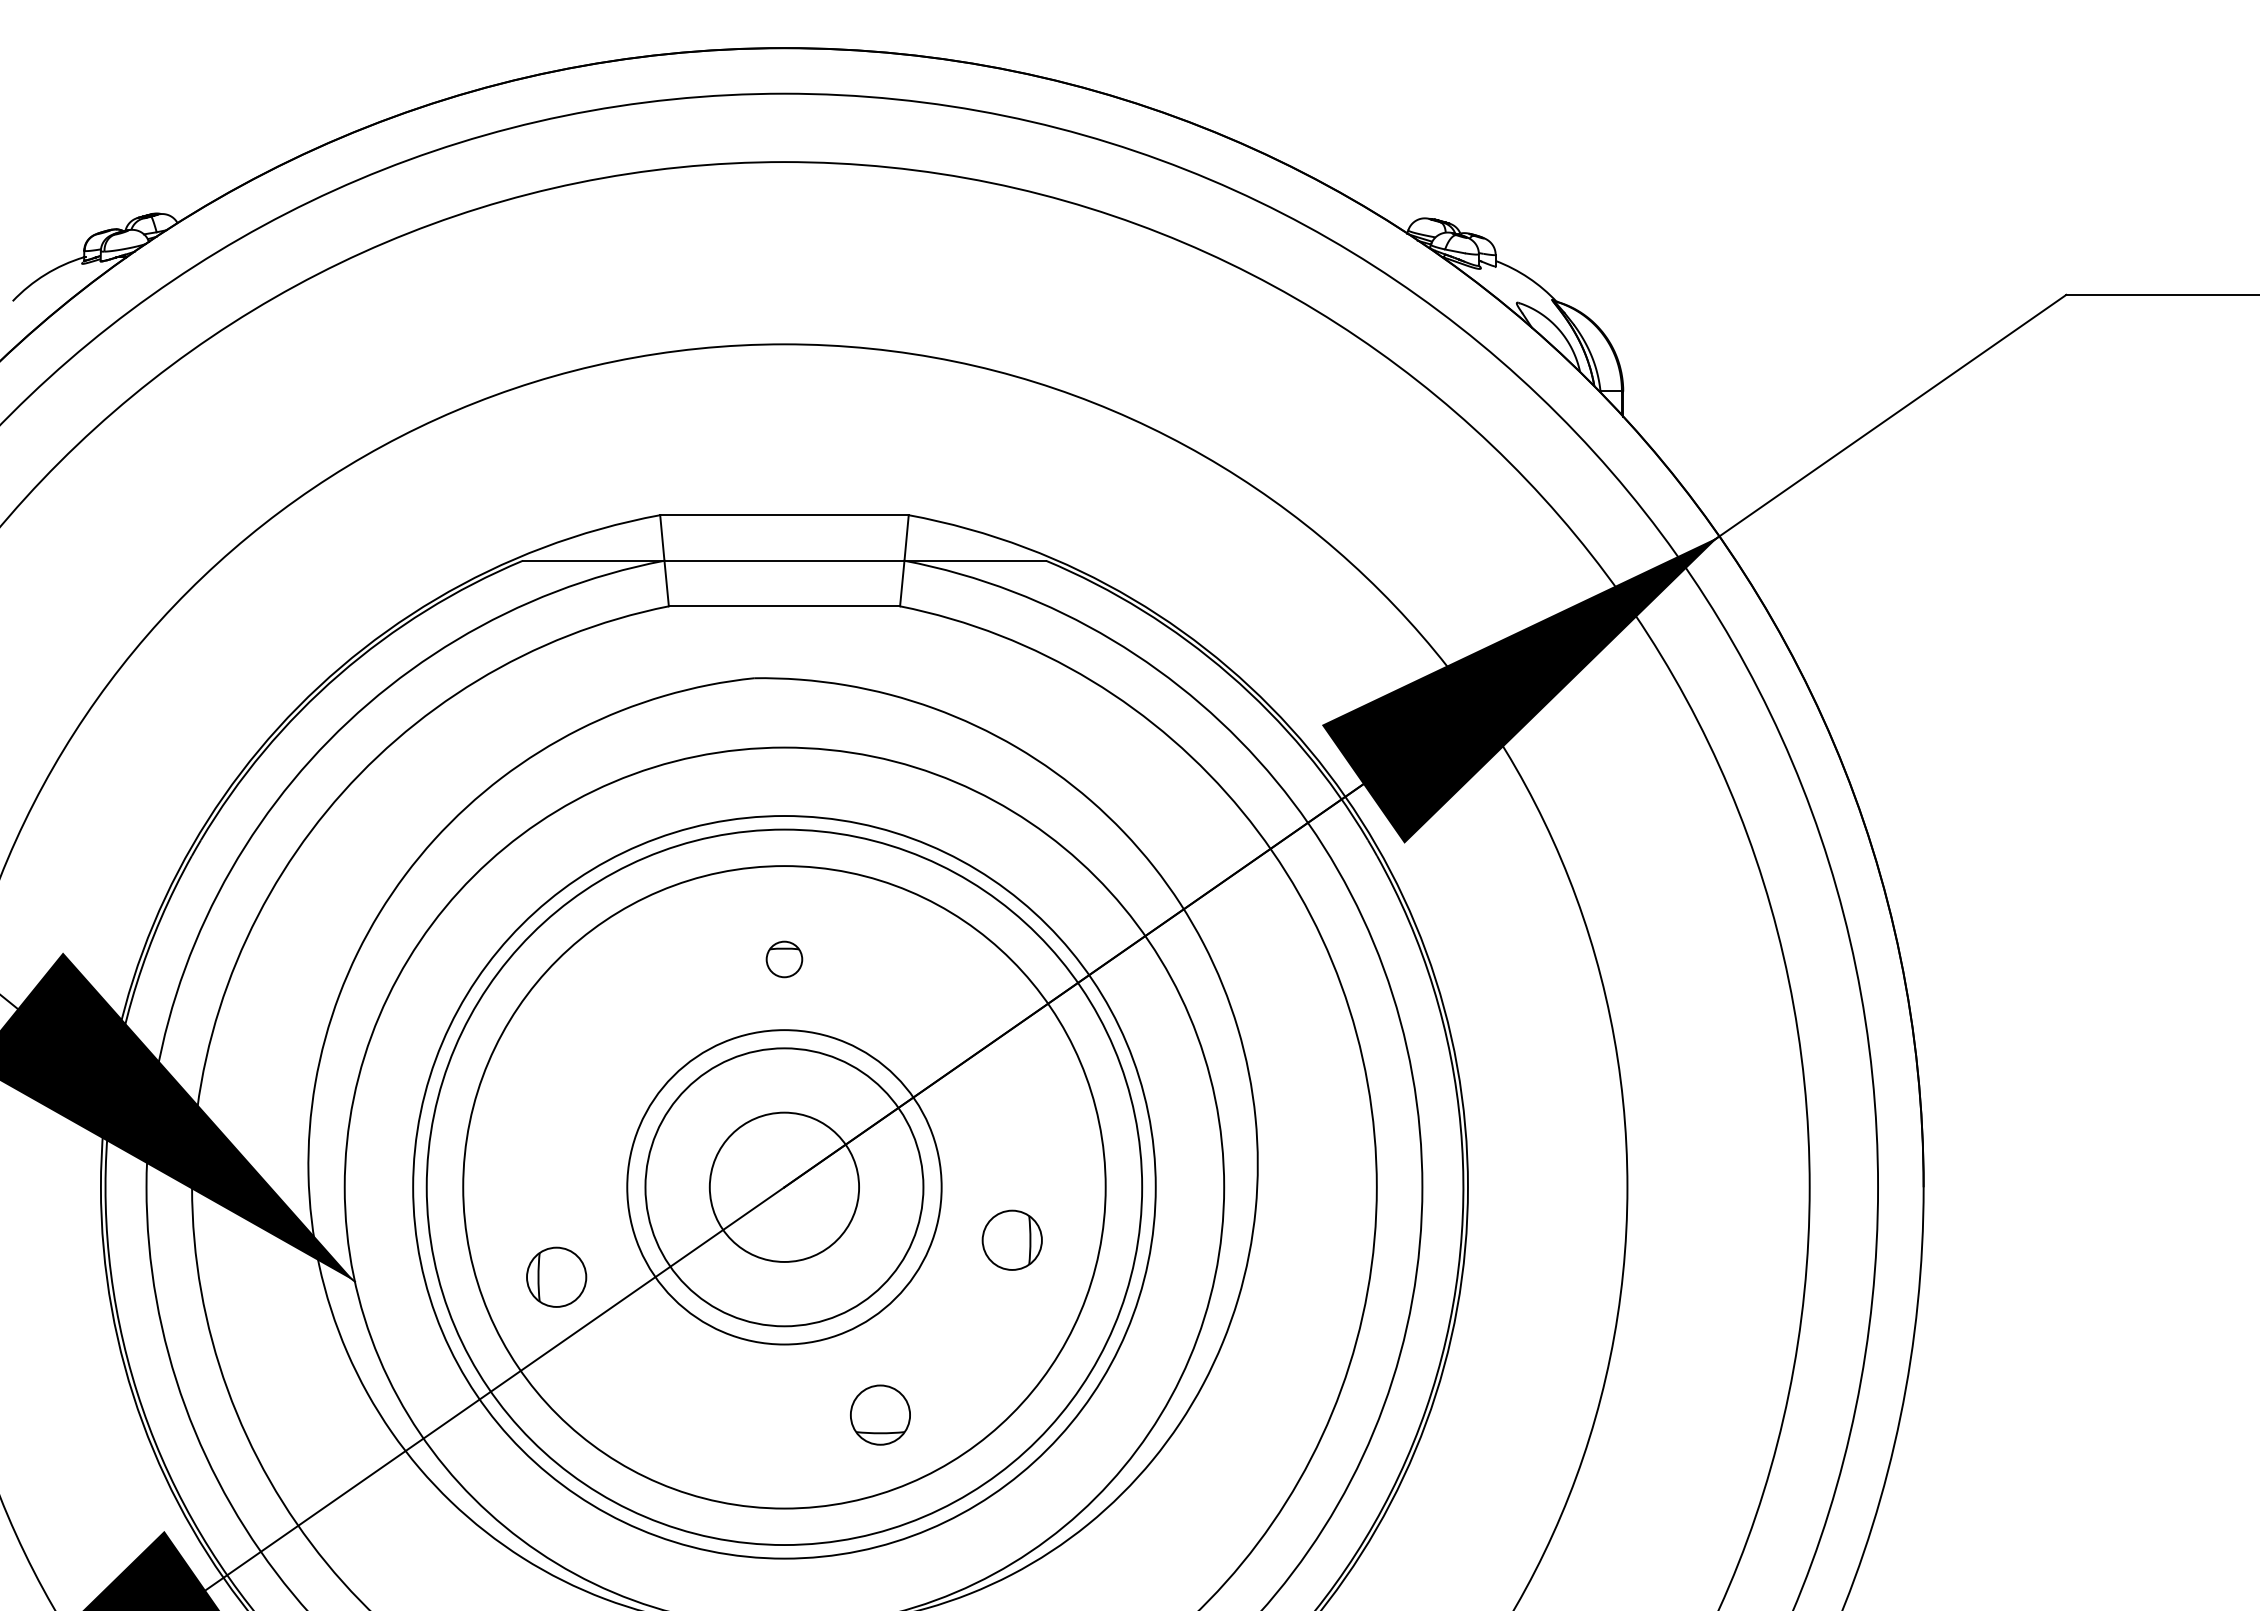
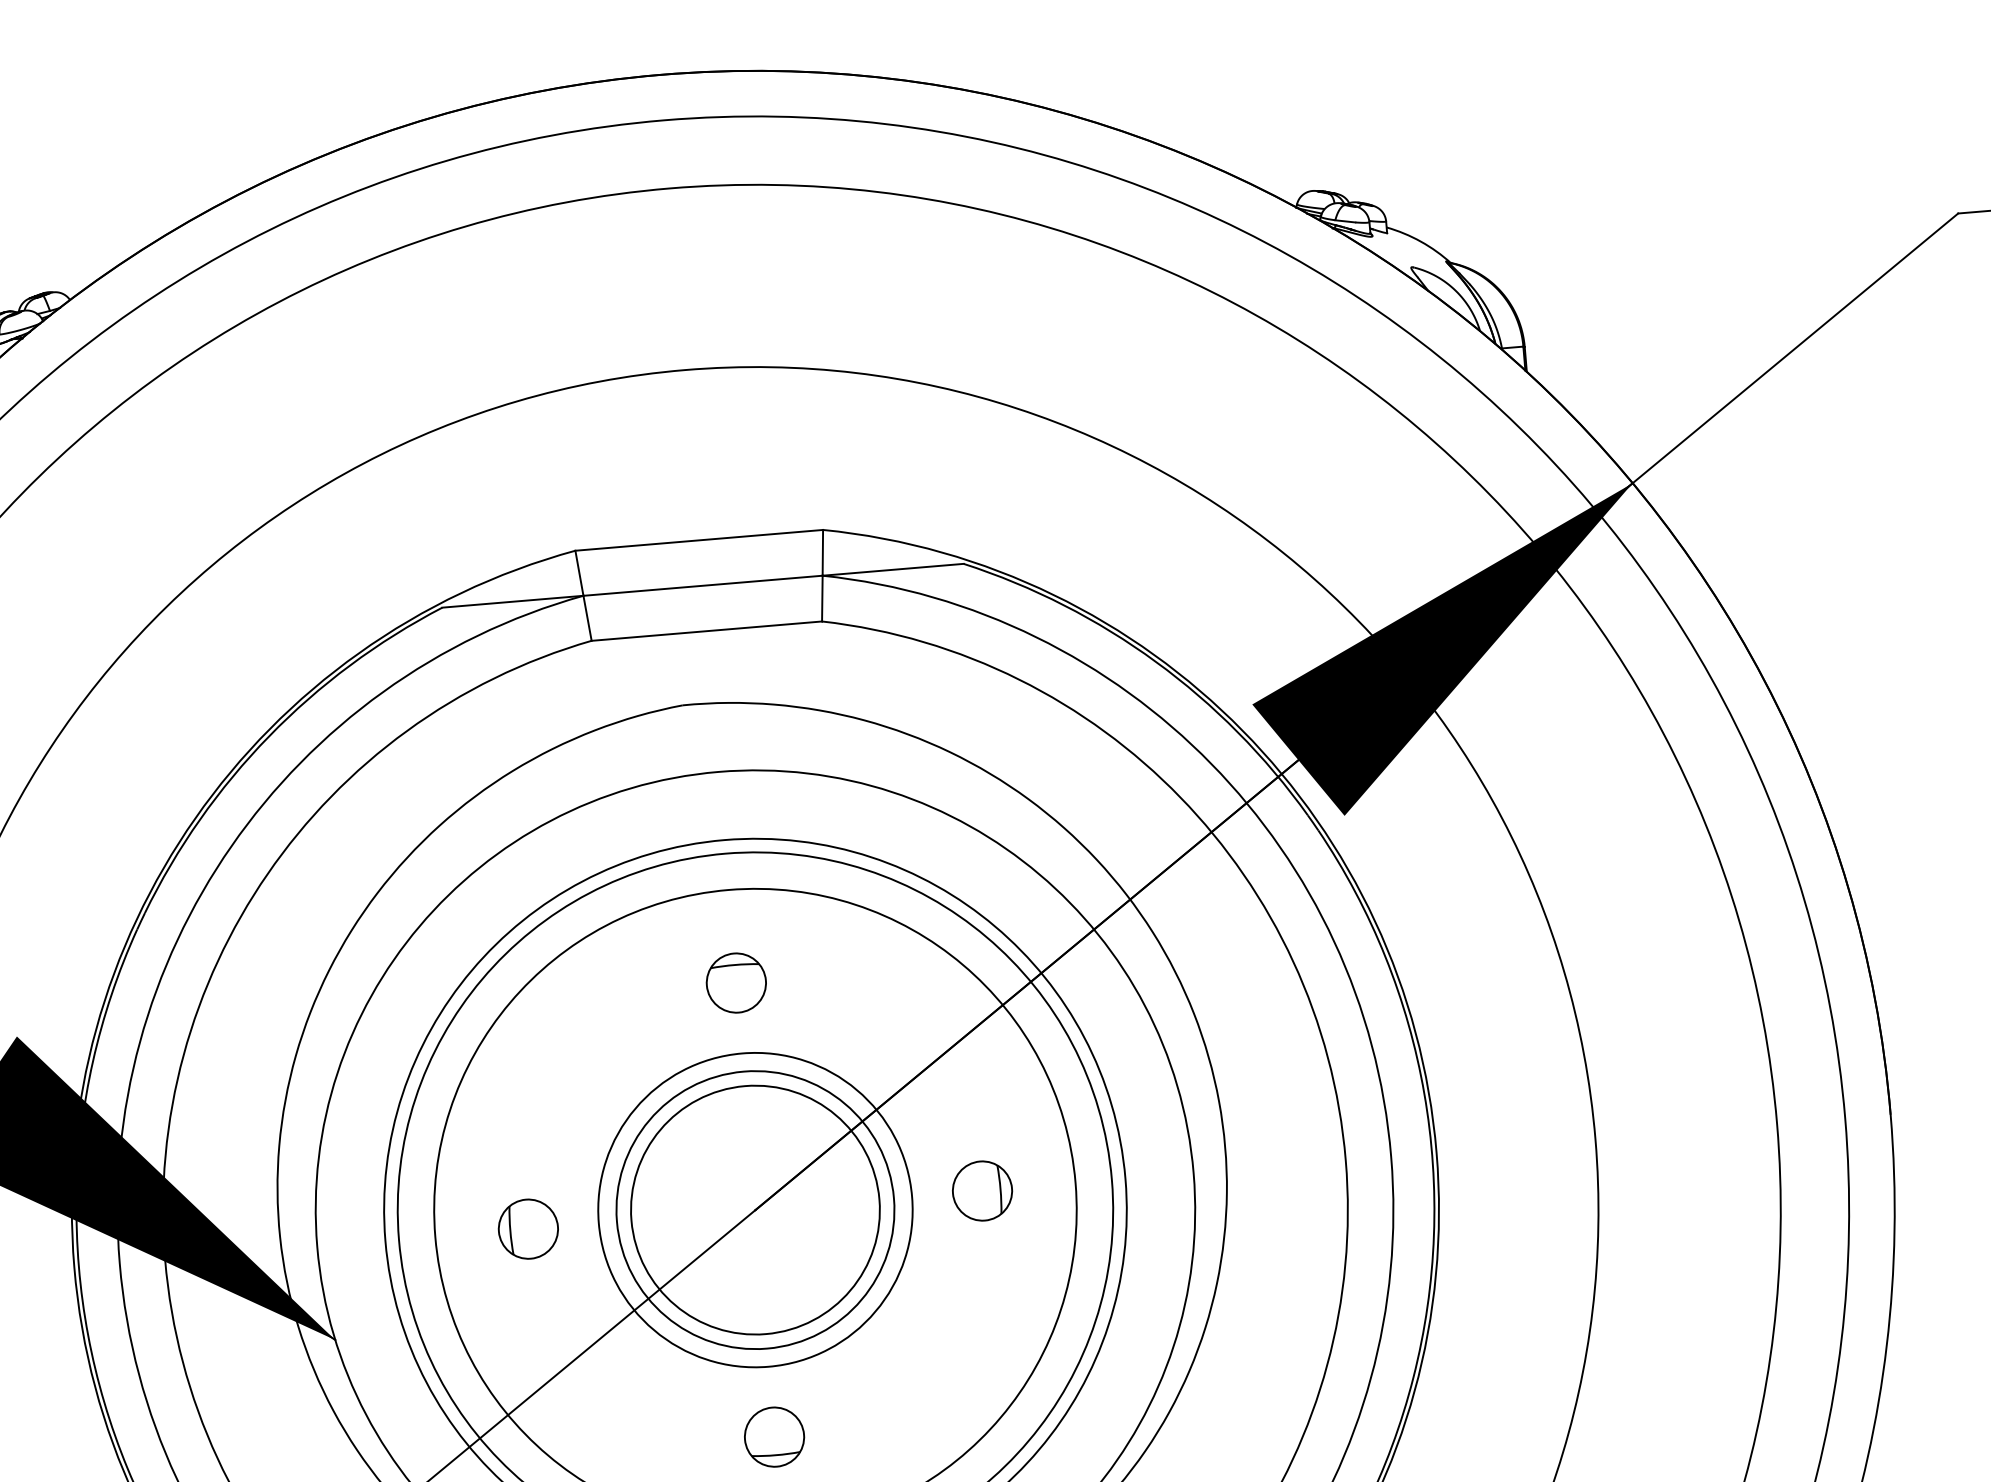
part: (784, 959) -> (736, 983), size x1.67
circle: (784, 1186) -> (755, 1209), size x1.67
part: (1011, 1239) -> (981, 1190), moved
part: (556, 1276) -> (528, 1228), moved
part: (880, 1414) -> (774, 1436), moved

